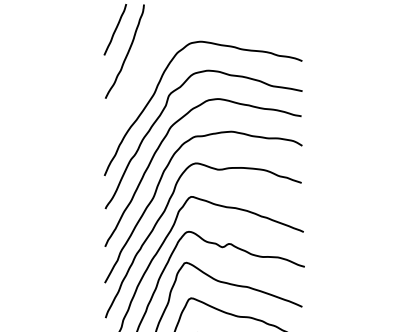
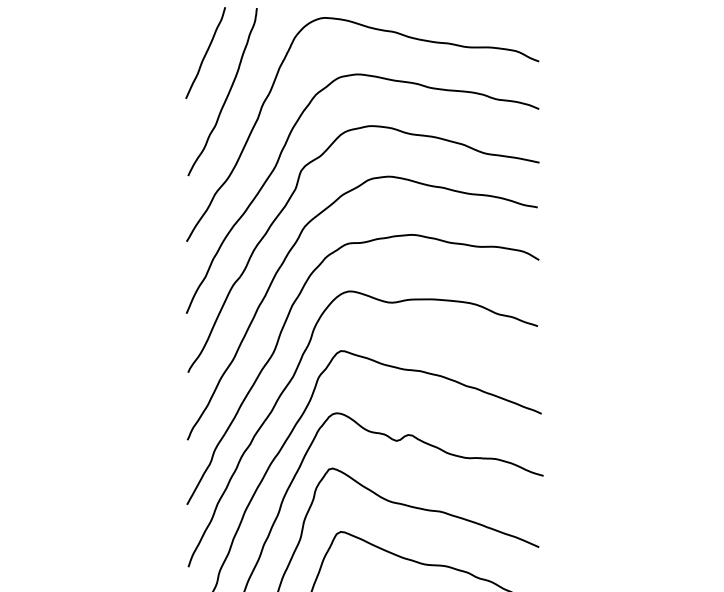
curve: (154, 47) -> (275, 84), added

